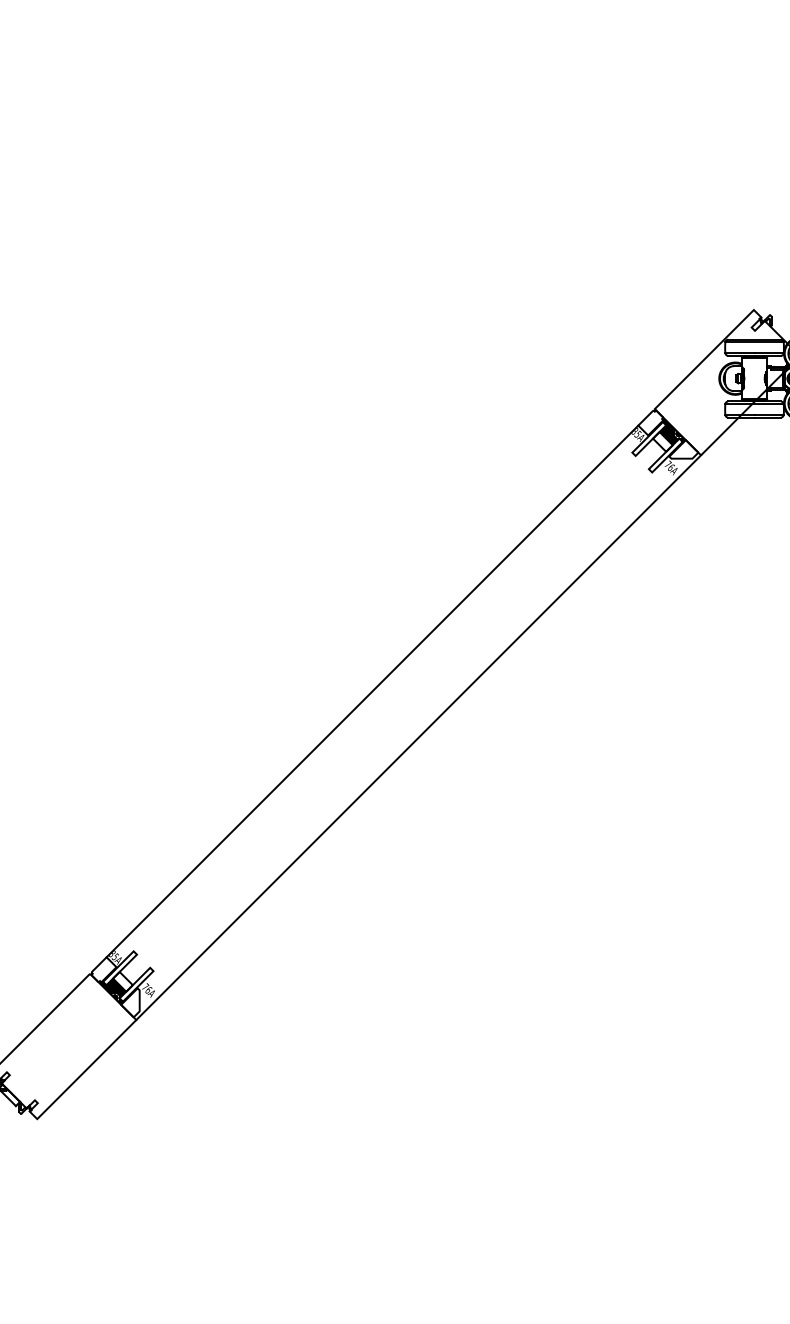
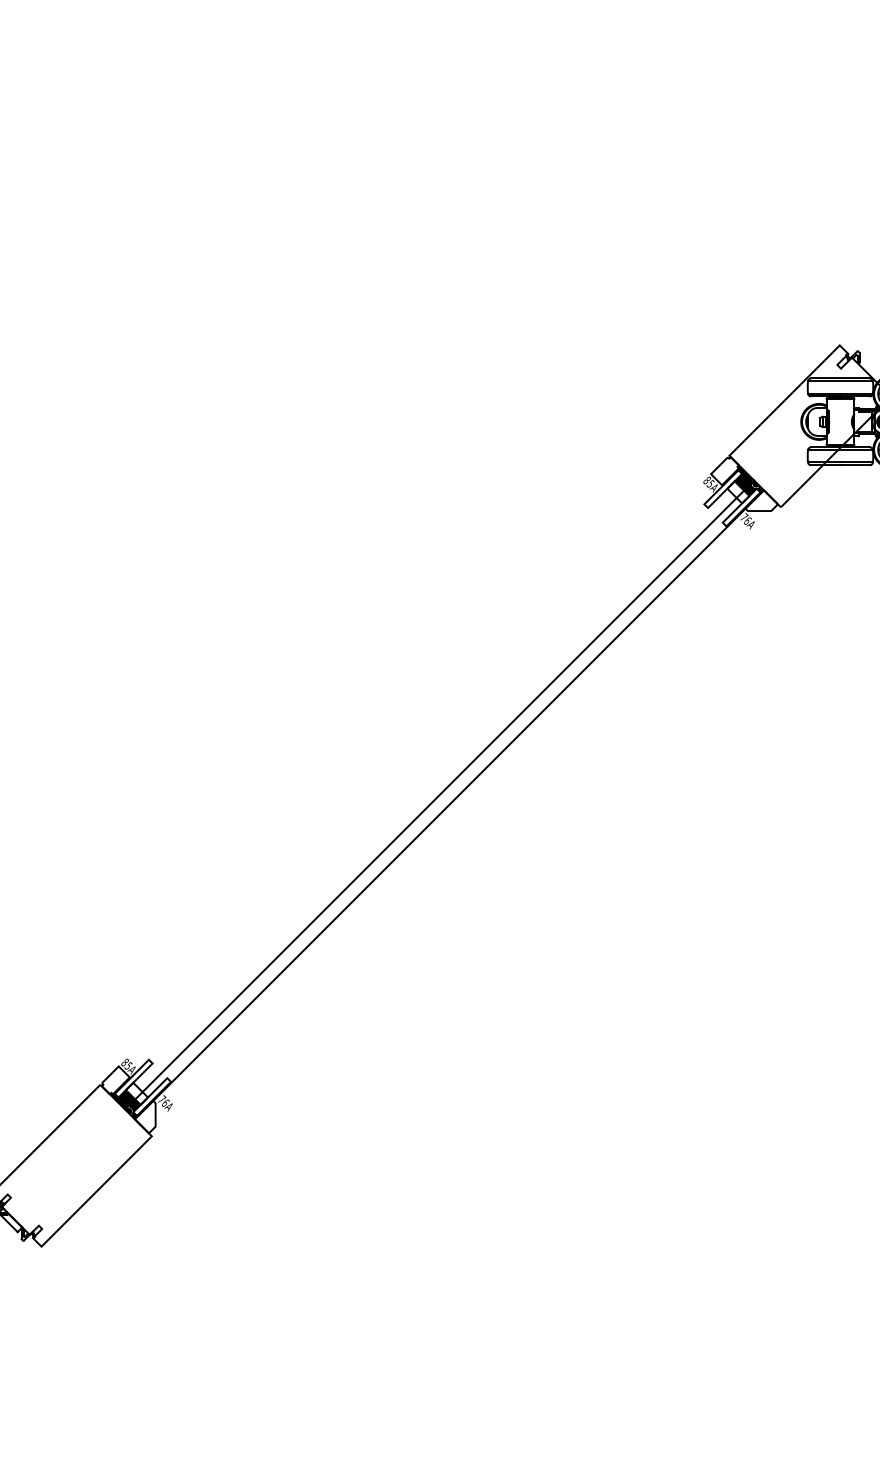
line: (372, 691) -> (449, 804), moved
line: (418, 737) -> (439, 794), moved

